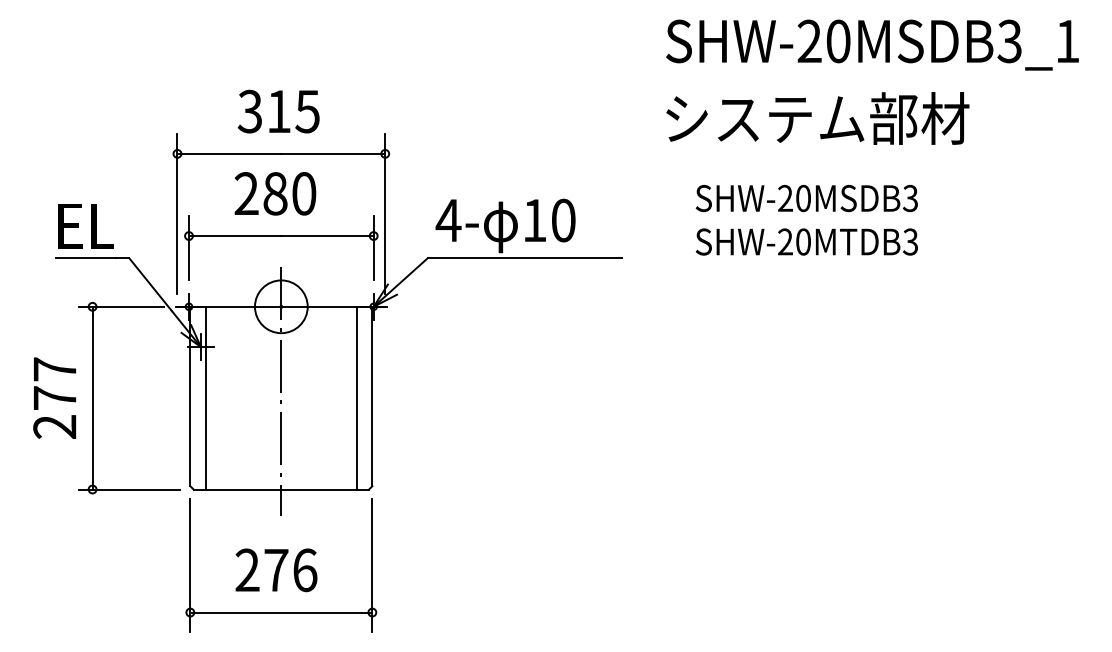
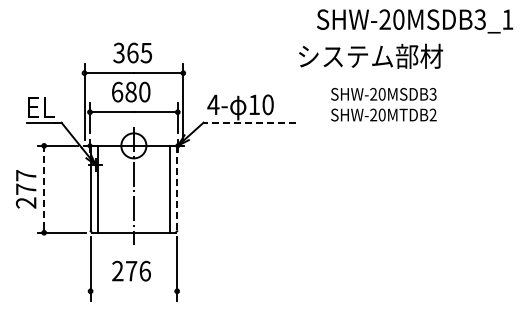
text: (278, 110) -> (132, 52), 315 -> 365
text: (818, 116) -> (371, 55), moved
text: (246, 192) -> (117, 91), 280 -> 680
text: (909, 242) -> (432, 115), SHW-20MTDB3 -> SHW-20MTDB2
line: (524, 257) -> (249, 122), solid -> dashed
line: (373, 396) -> (177, 188), solid -> dashed
line: (93, 398) -> (44, 189), solid -> dashed
line: (280, 613) -> (133, 291), removed

